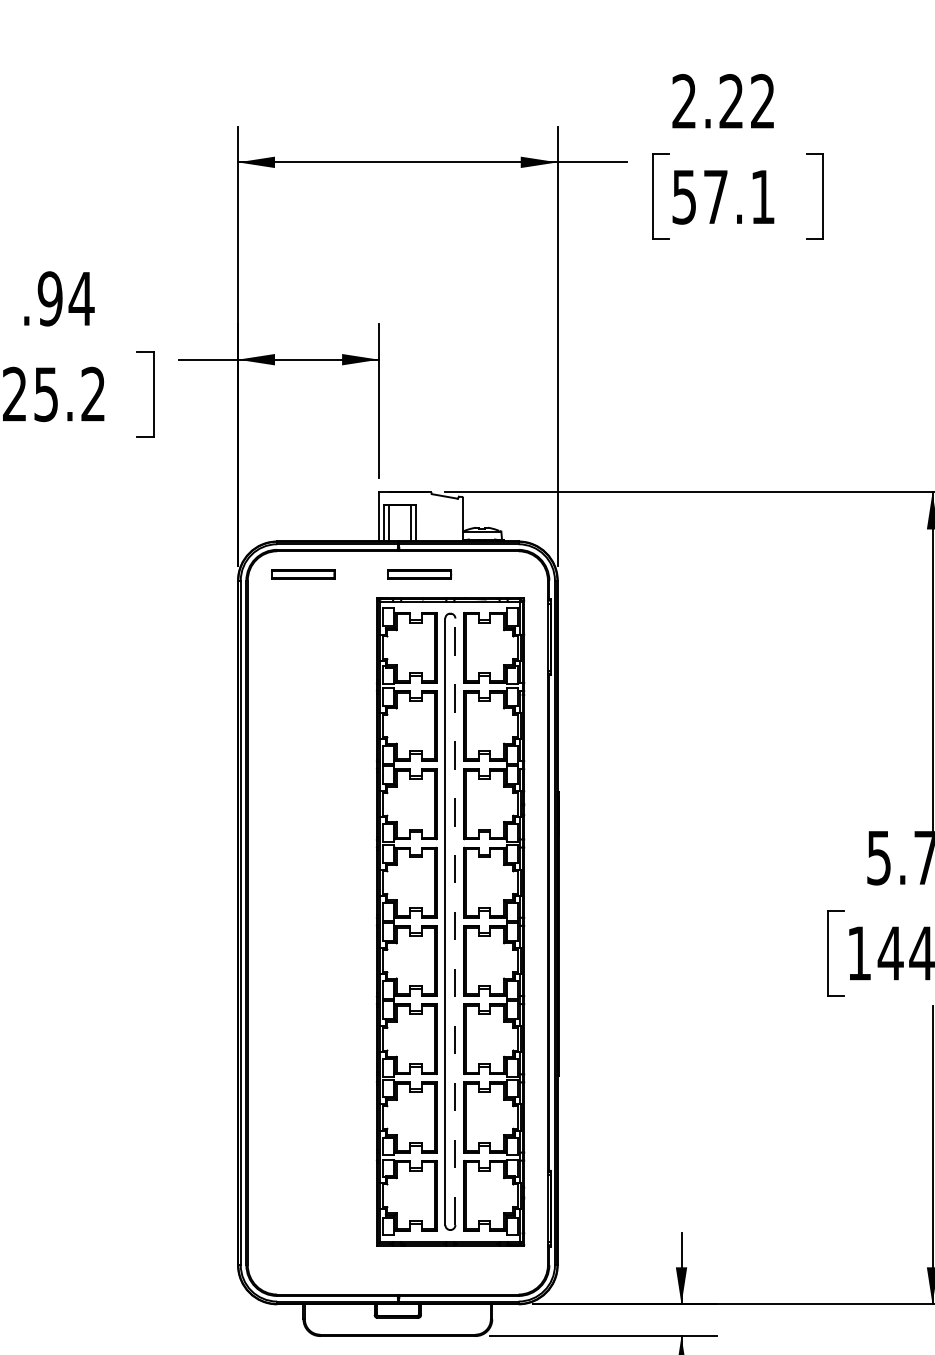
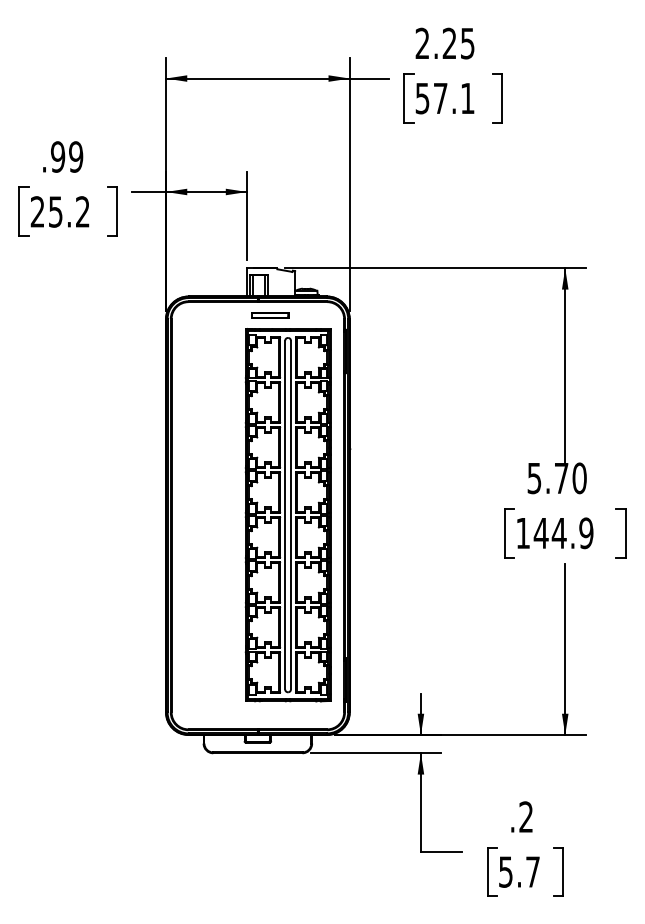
text: (762, 101) -> (467, 43), 2.22 -> 2.25
text: (80, 297) -> (75, 156), .94 -> .99
part: (303, 574) -> (203, 315), removed
line: (454, 920) -> (290, 514), dashed -> solid

